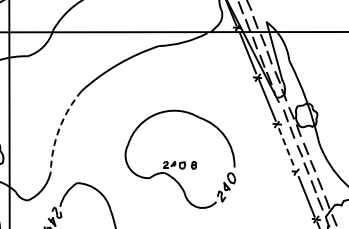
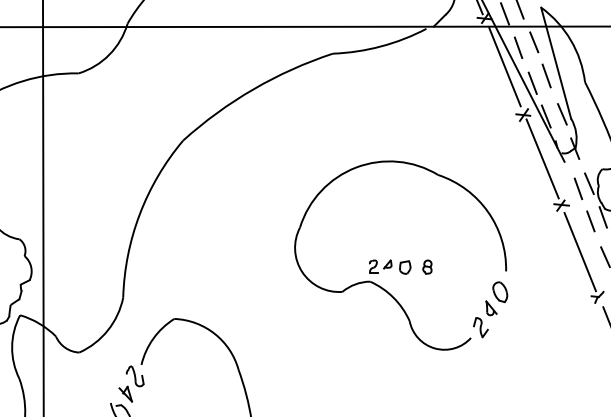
arc: (59, 128) -> (140, 213), dashed -> solid
line: (286, 148) -> (579, 251), dashed -> solid
part: (180, 158) -> (401, 253), moved

